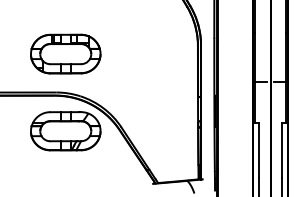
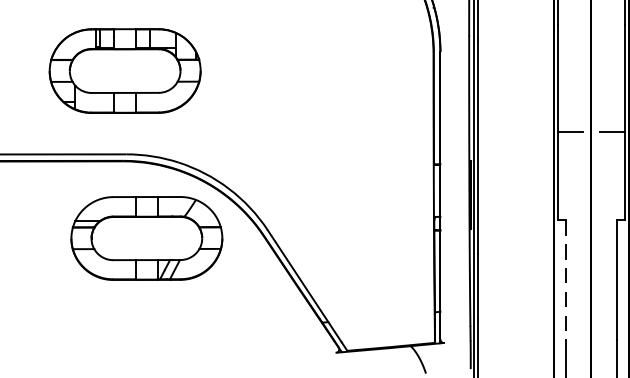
part: (65, 53) -> (124, 69), moved
line: (259, 150) -> (567, 280), solid -> dashed

